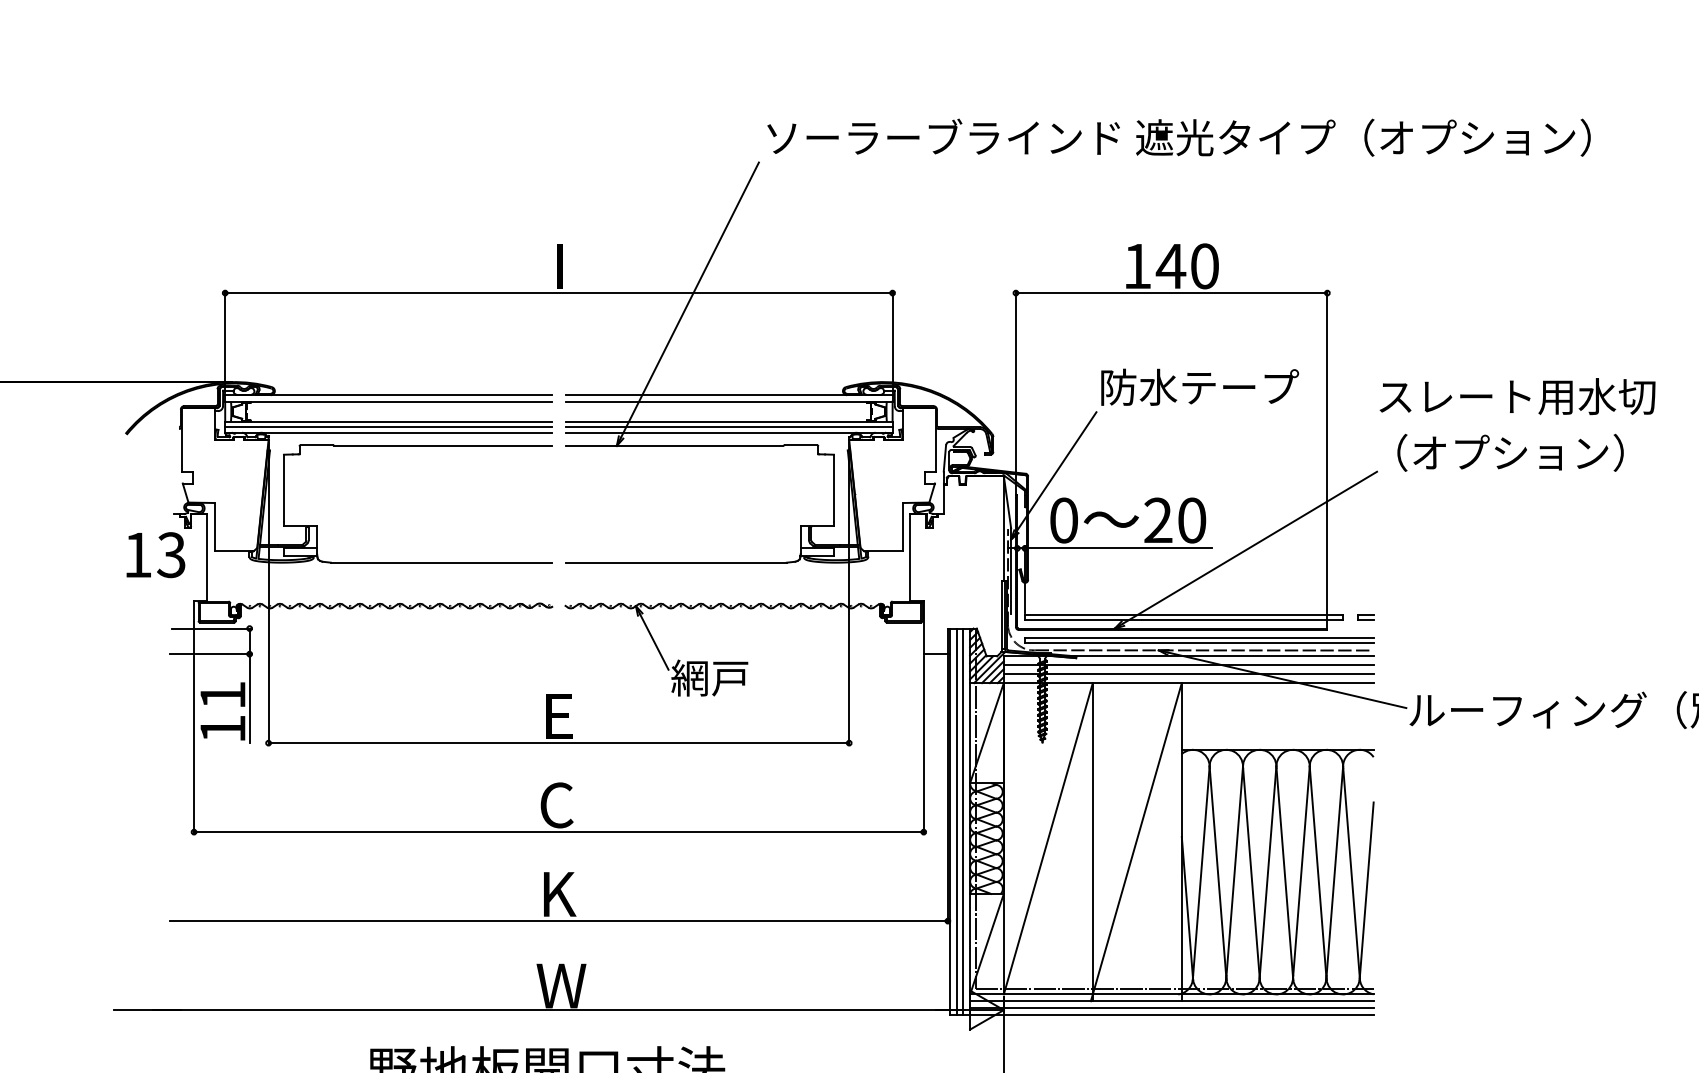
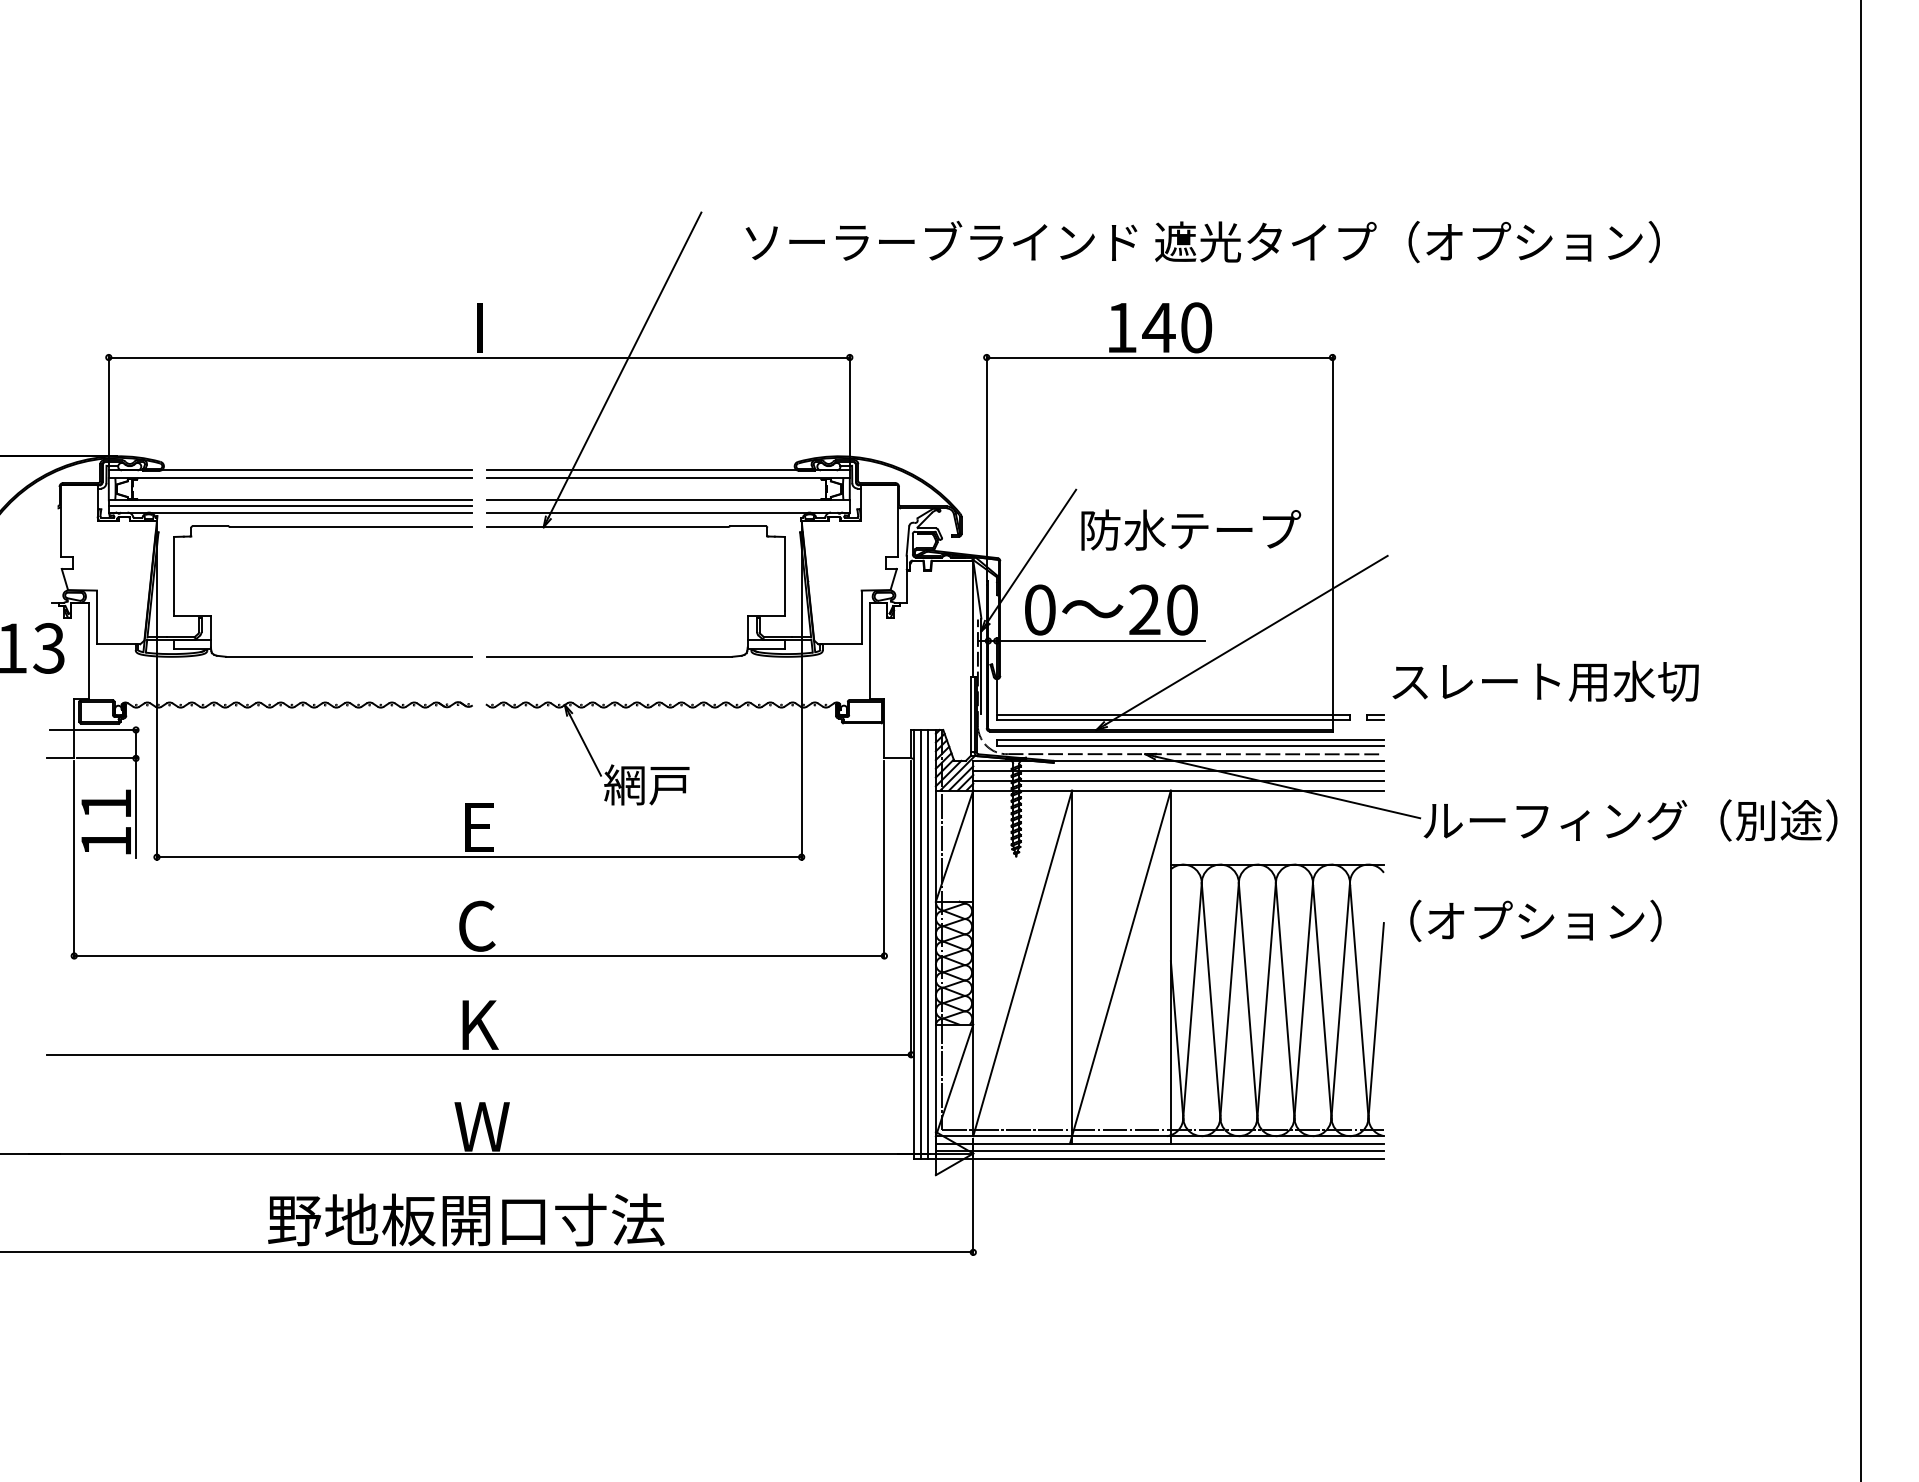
text: (1178, 137) -> (1202, 241), moved
text: (1200, 386) -> (1191, 529), moved
text: (1517, 395) -> (1545, 680), moved
line: (728, 426) -> (667, 505), removed
text: (1510, 452) -> (1535, 920), moved

